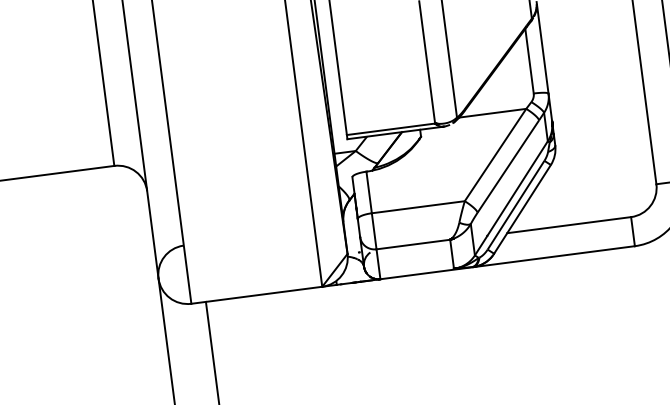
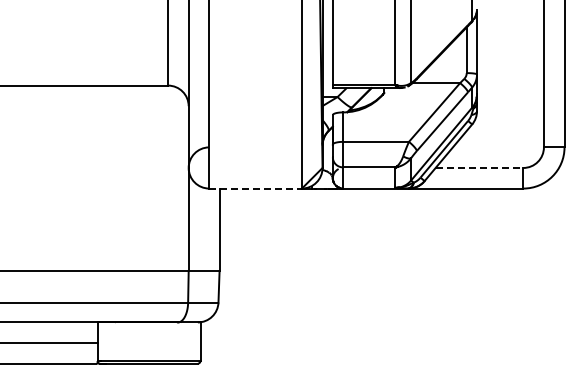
line: (569, 224) -> (479, 167), solid -> dashed
line: (258, 295) -> (256, 188), solid -> dashed

